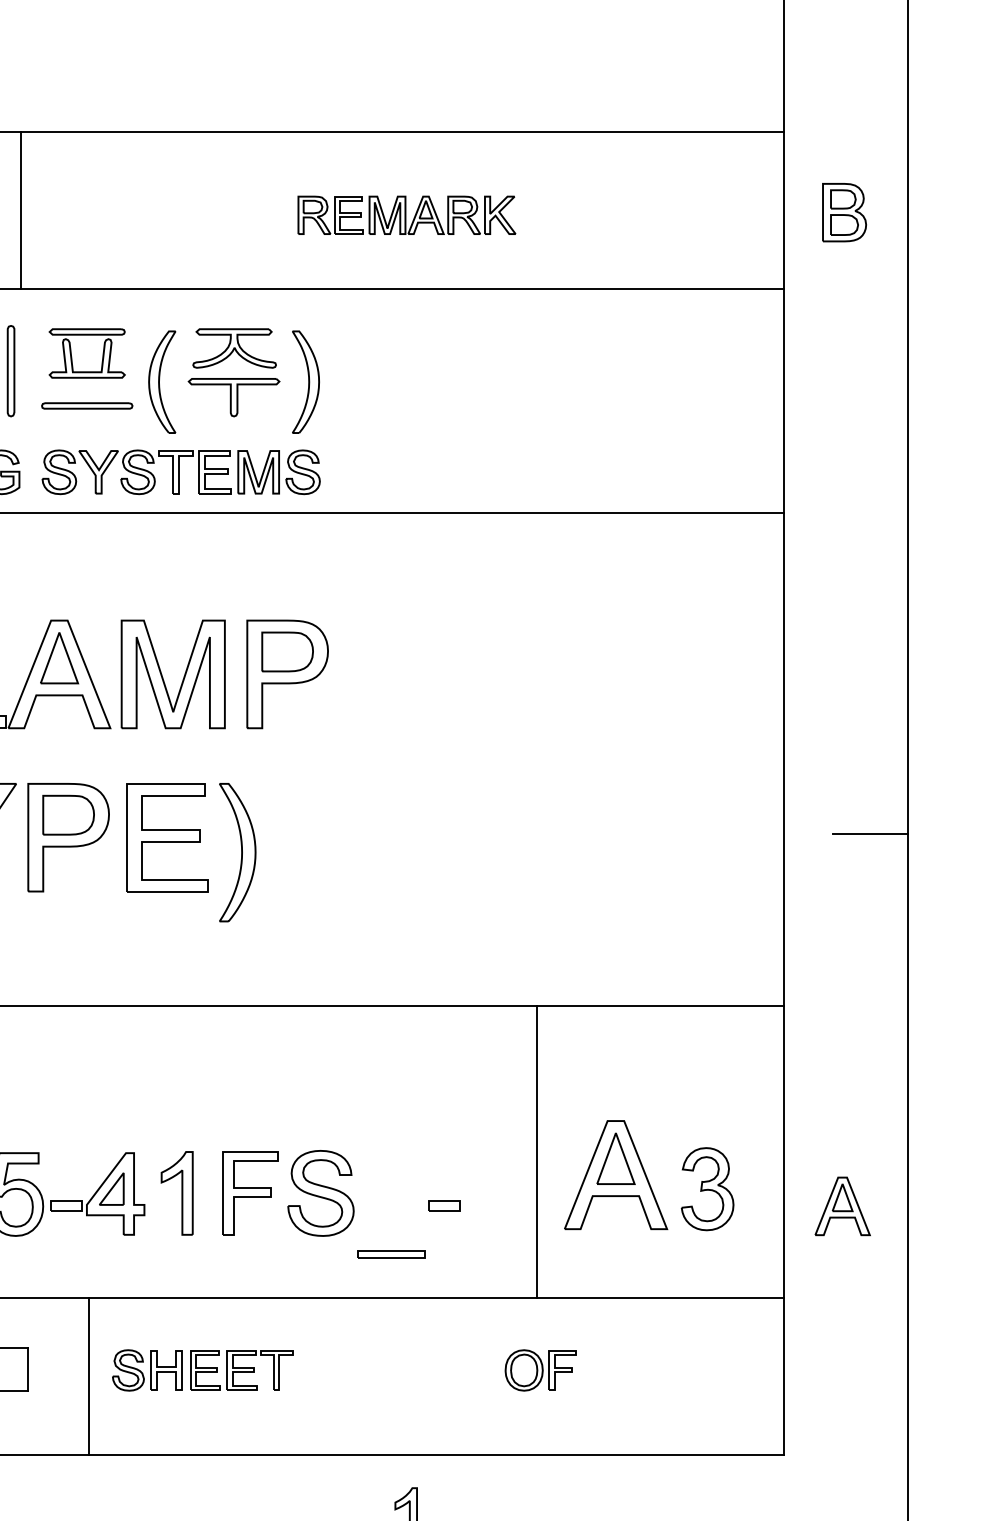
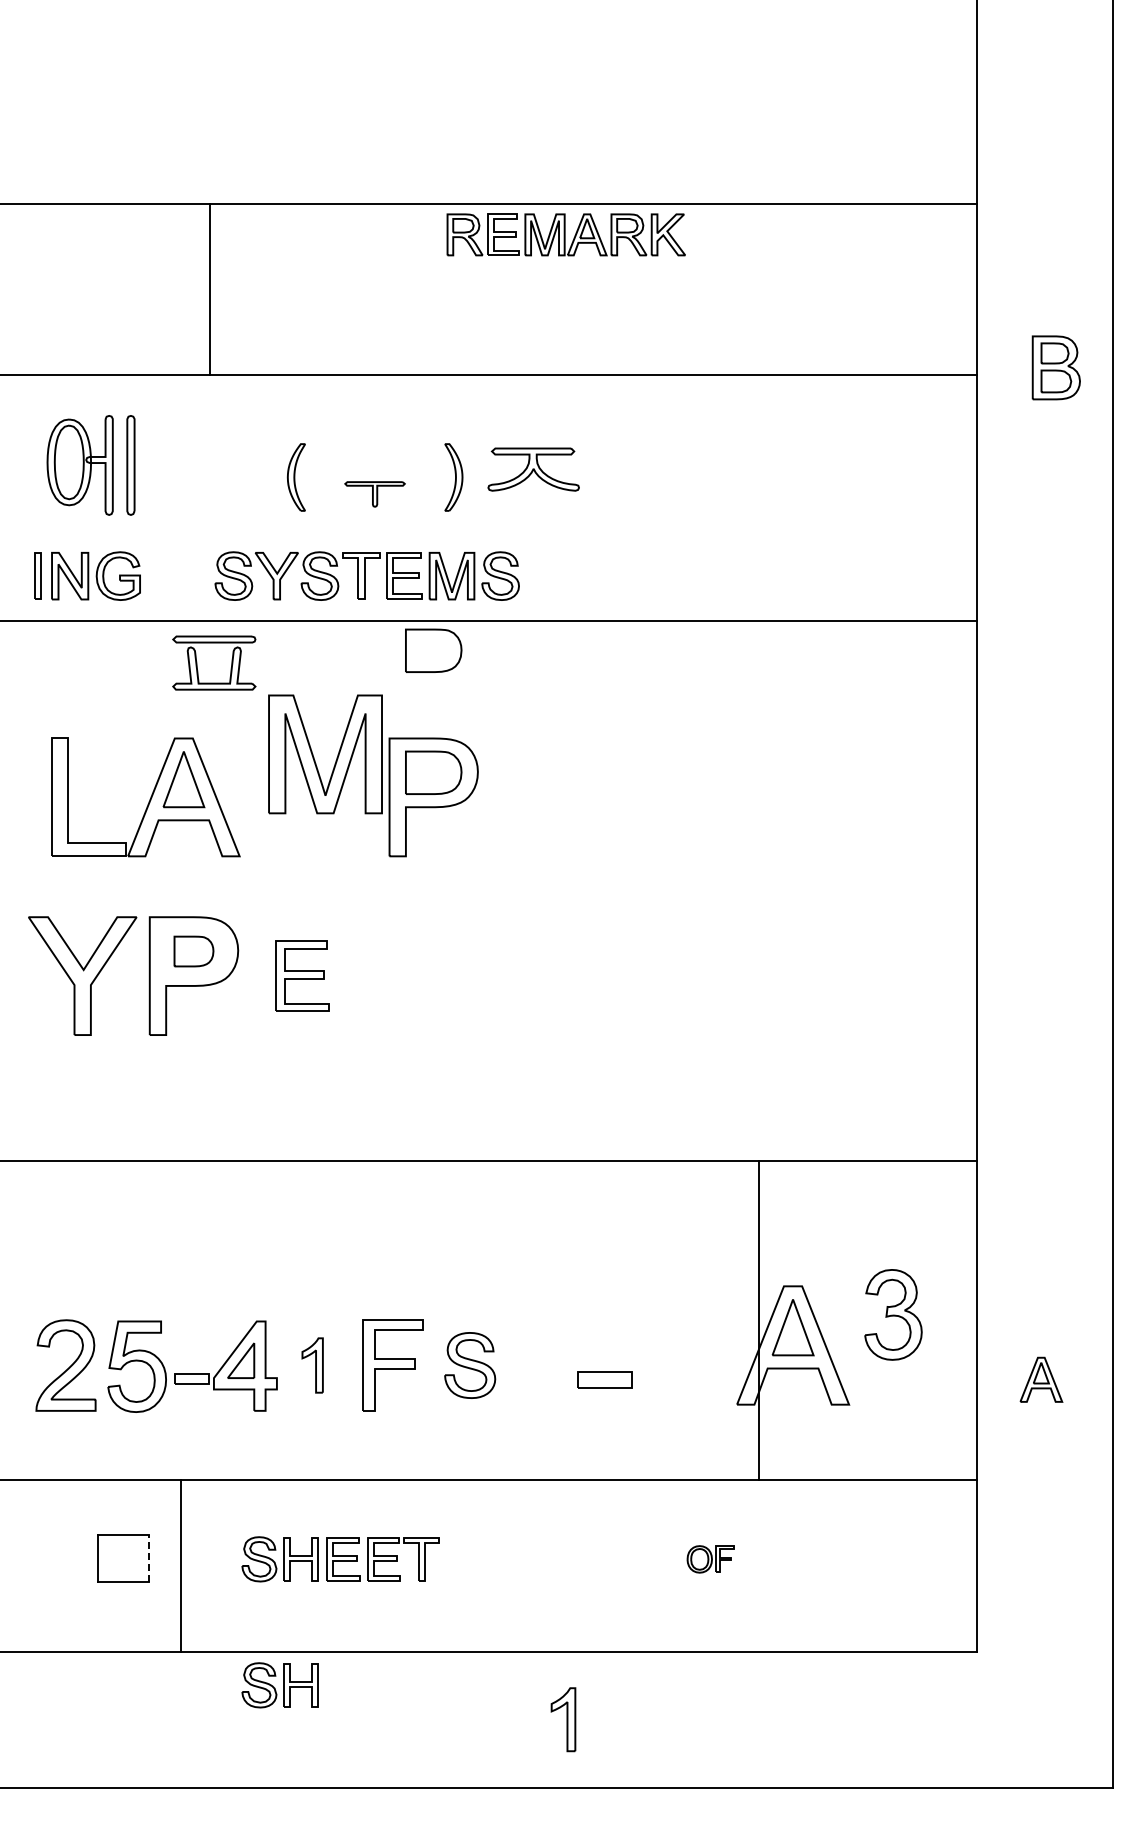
line: (21, 210) -> (210, 289), moved
part: (843, 212) -> (1055, 367), moved
part: (406, 215) -> (565, 234), moved
part: (234, 348) -> (533, 469), moved
part: (71, 352) -> (197, 662), moved
part: (162, 382) -> (296, 477), size x0.6
part: (305, 382) -> (453, 477), size x0.6
part: (233, 397) -> (374, 494), size x0.6
part: (86, 405) -> (213, 503), removed
part: (180, 471) -> (366, 575), moved
part: (287, 540) -> (433, 650), added
part: (163, 677) -> (314, 757), moved
part: (68, 815) -> (193, 951), size x0.7
line: (870, 833) -> (1071, 971), removed
part: (166, 837) -> (301, 975), size x0.6
part: (237, 852) -> (378, 992), removed
line: (536, 1151) -> (758, 1319), moved
part: (707, 1188) -> (893, 1314), moved
part: (176, 1193) -> (312, 1365), size x0.6
part: (320, 1193) -> (469, 1365), size x0.7
part: (443, 1205) -> (604, 1378), size x1.6
part: (842, 1206) -> (1041, 1379), size x0.7
part: (391, 1254) -> (547, 1432), removed
line: (27, 1369) -> (148, 1558), solid -> dashed
part: (540, 1370) -> (710, 1559), size x0.6
line: (88, 1376) -> (180, 1565), moved
part: (146, 1485) -> (279, 1685), added

